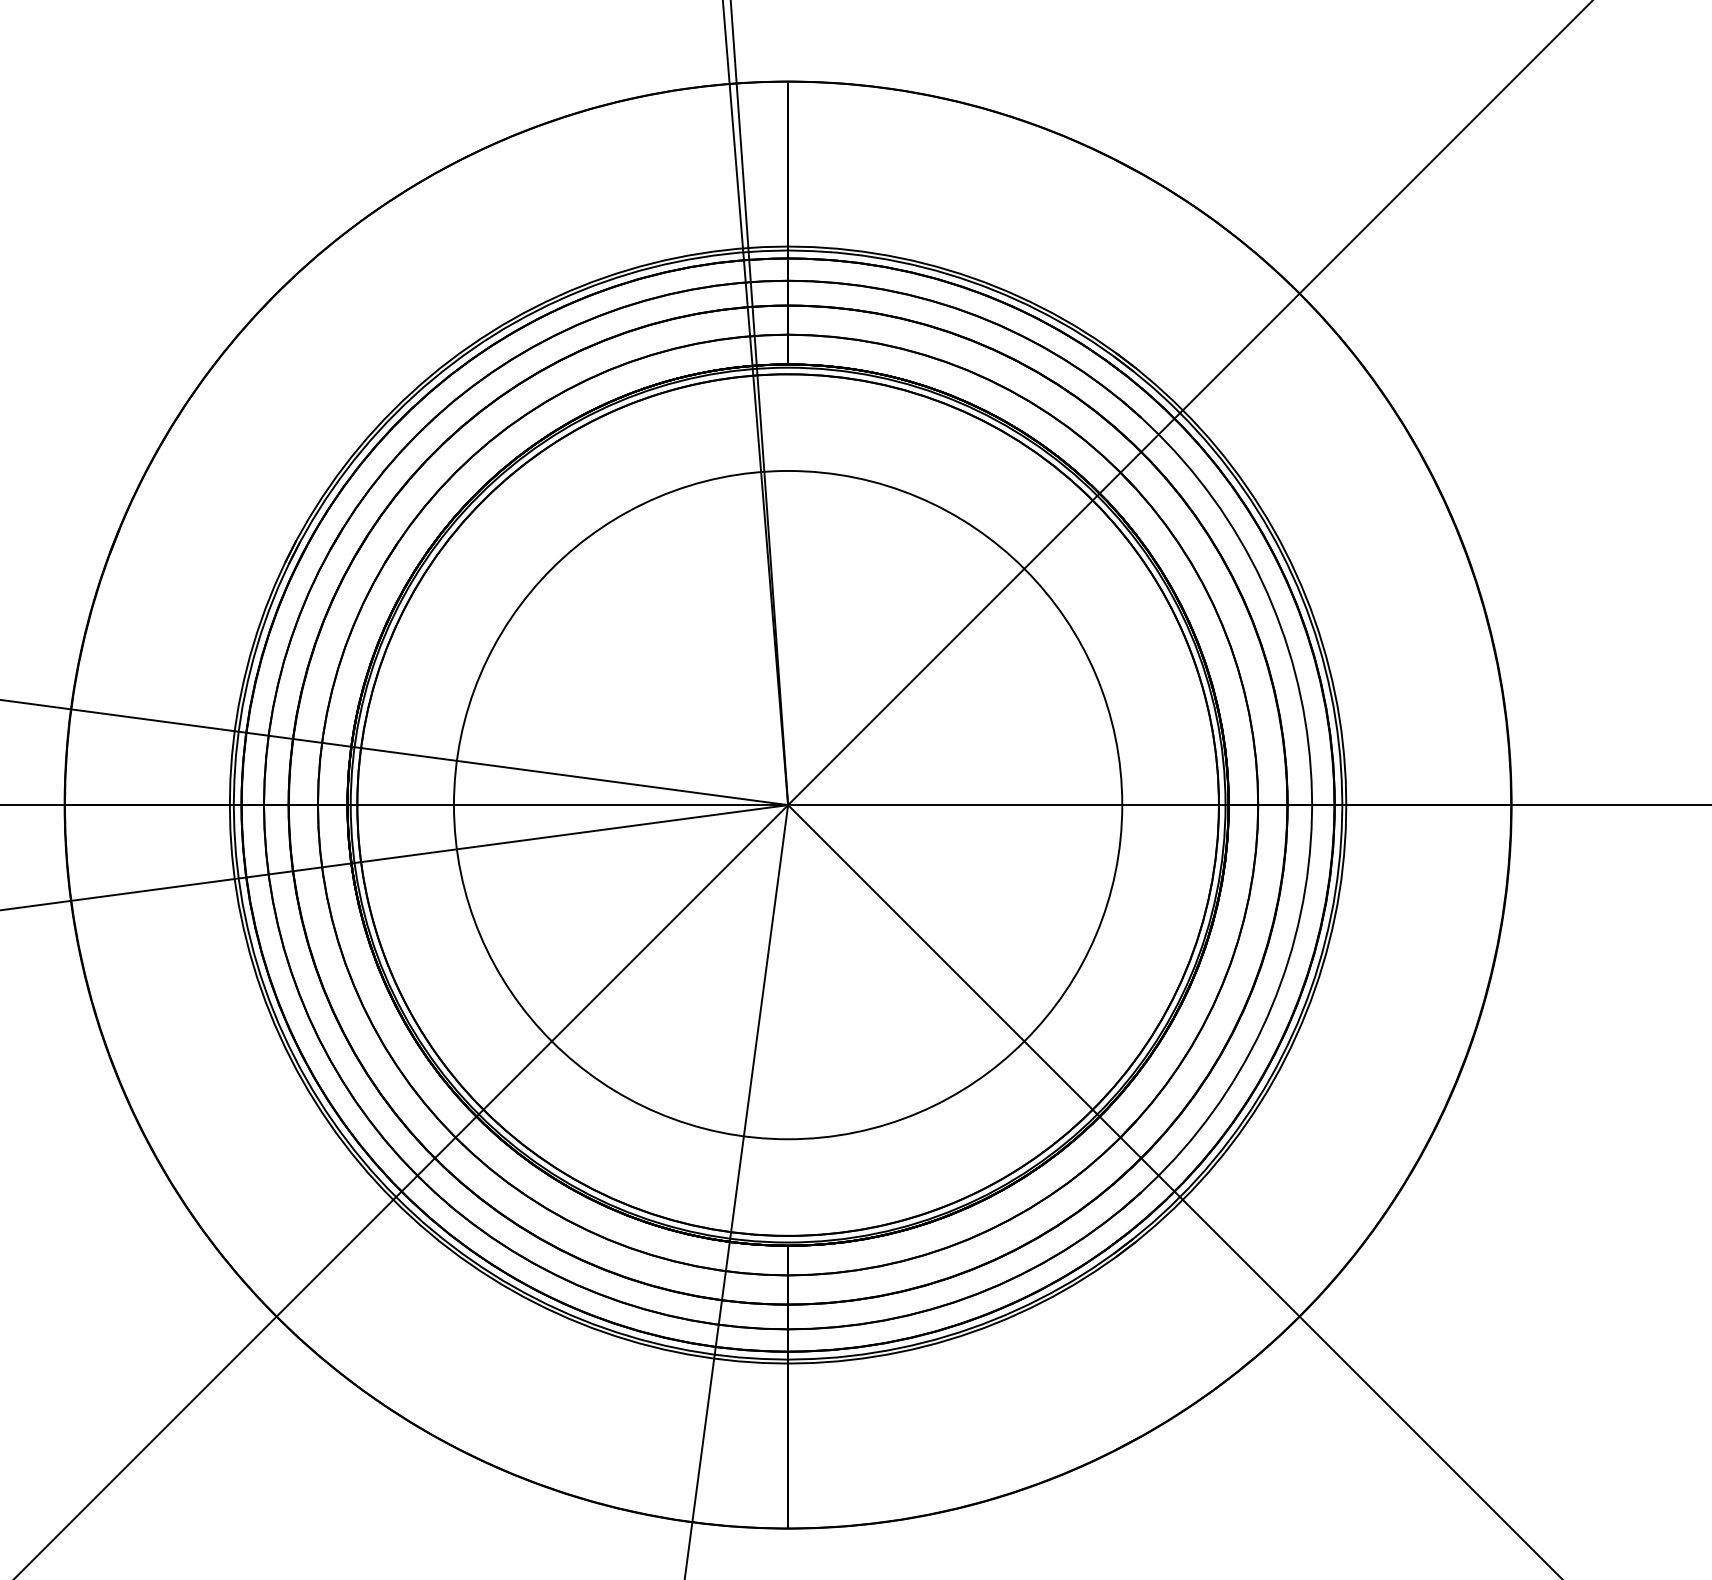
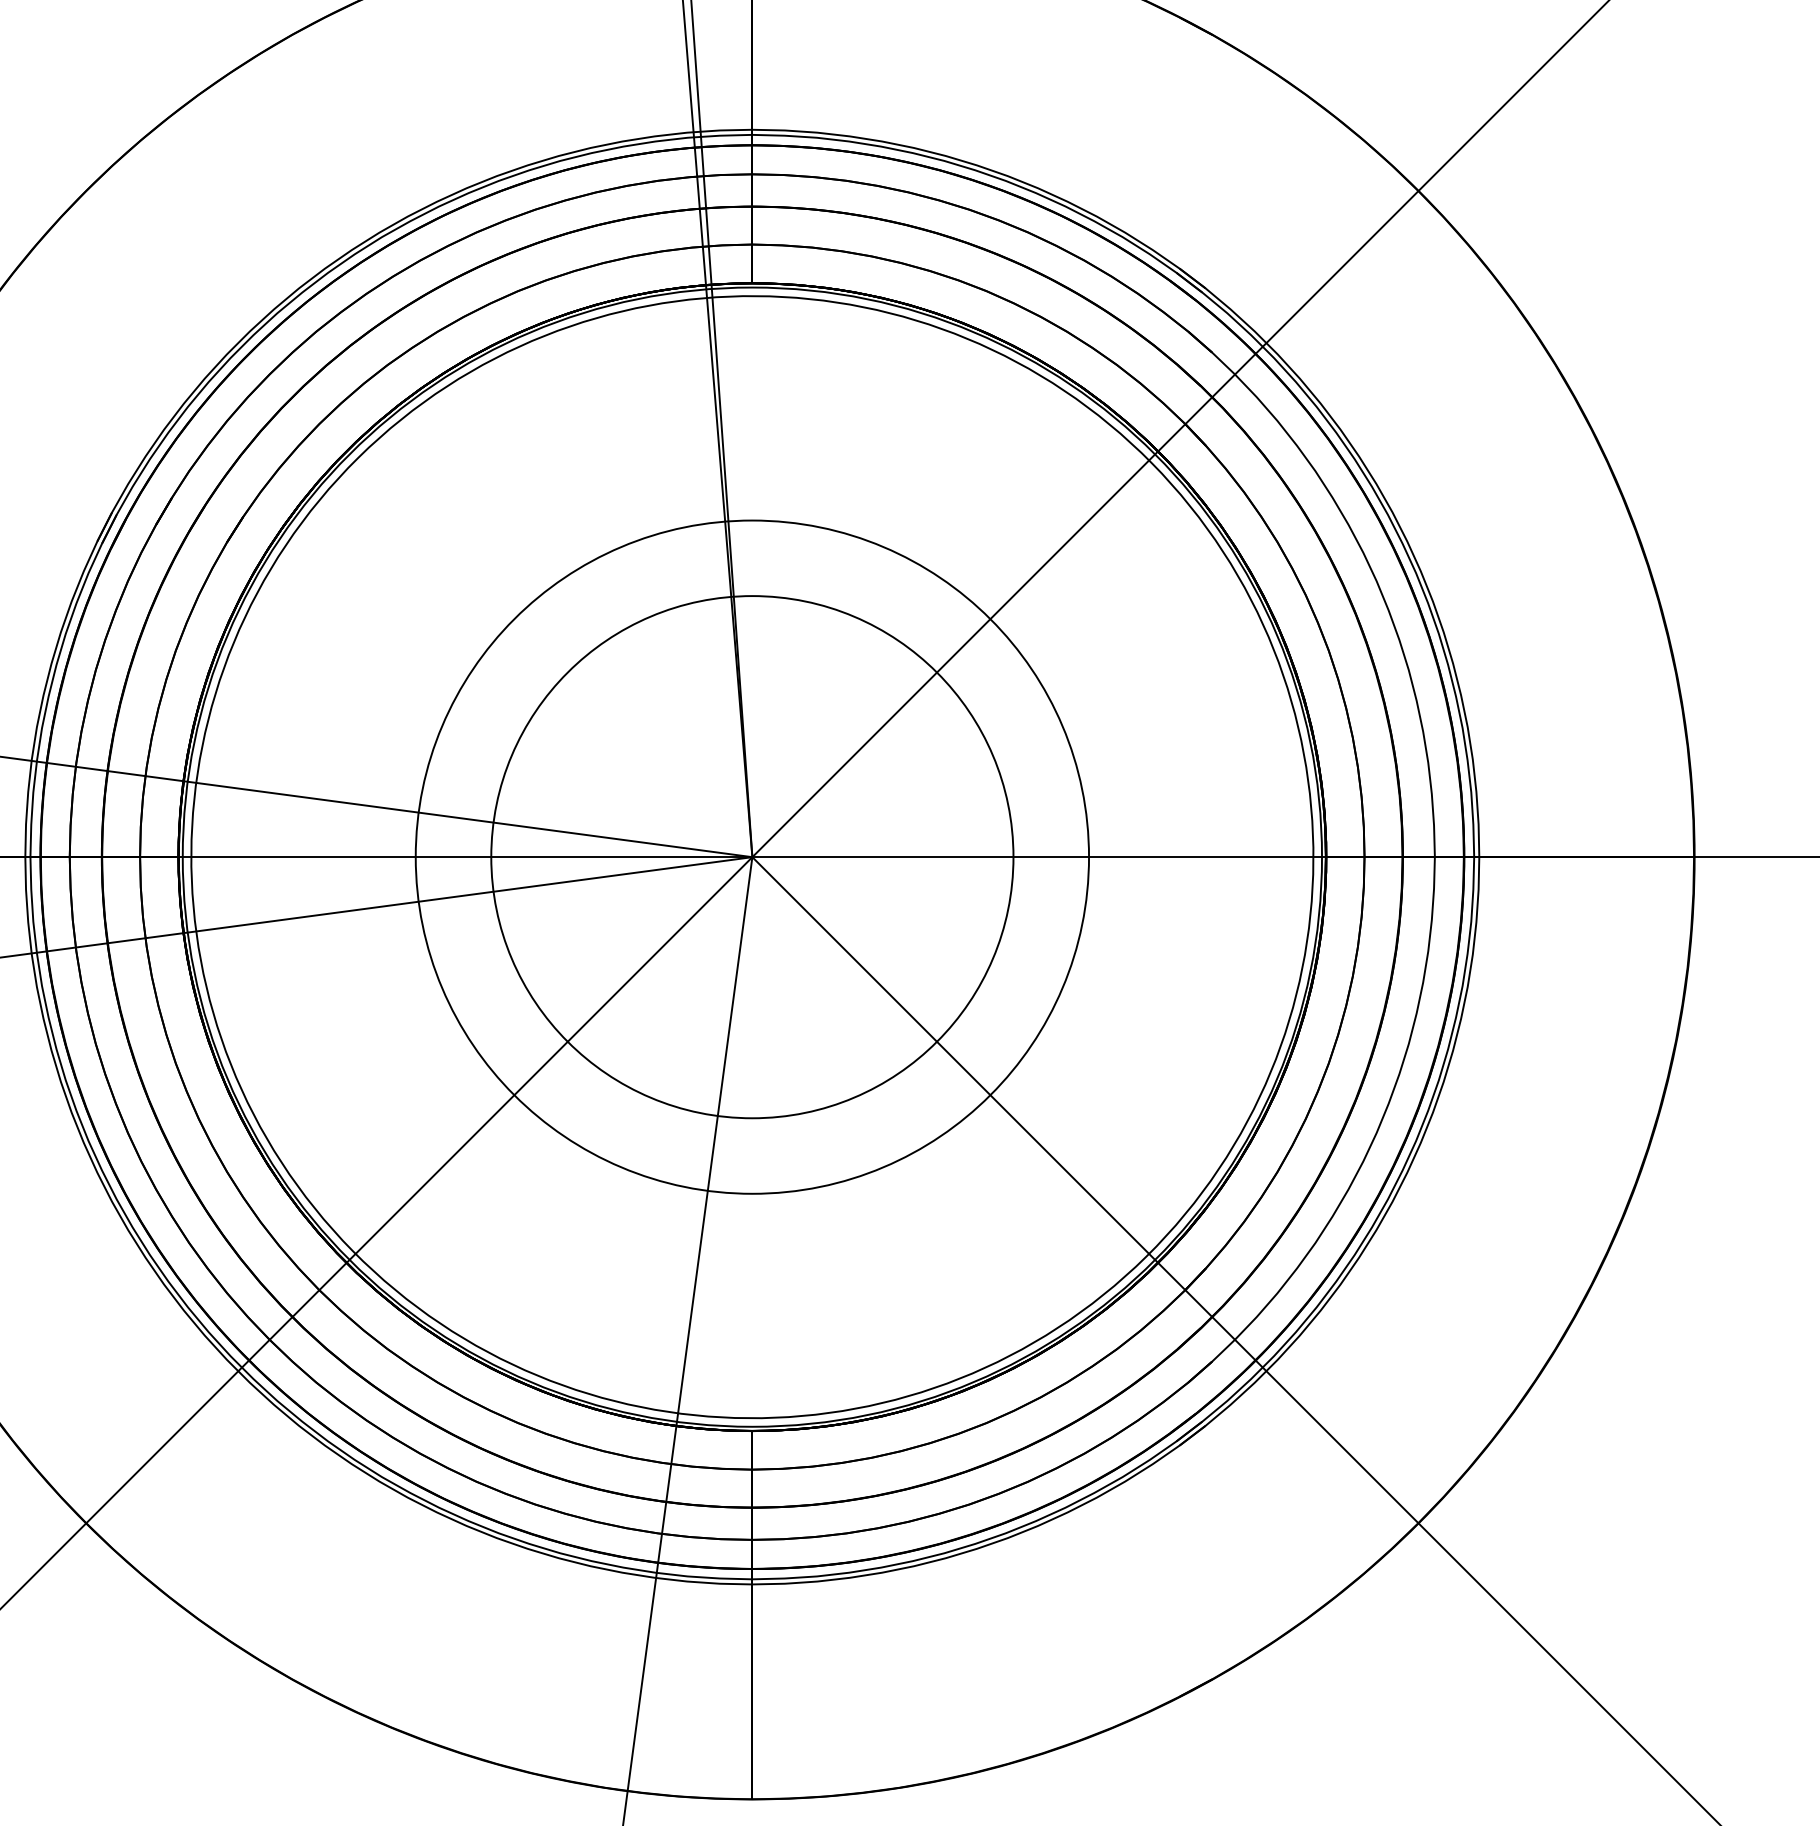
circle: (787, 804) -> (751, 856), size x0.6
circle: (787, 804) -> (751, 856), size x0.6

